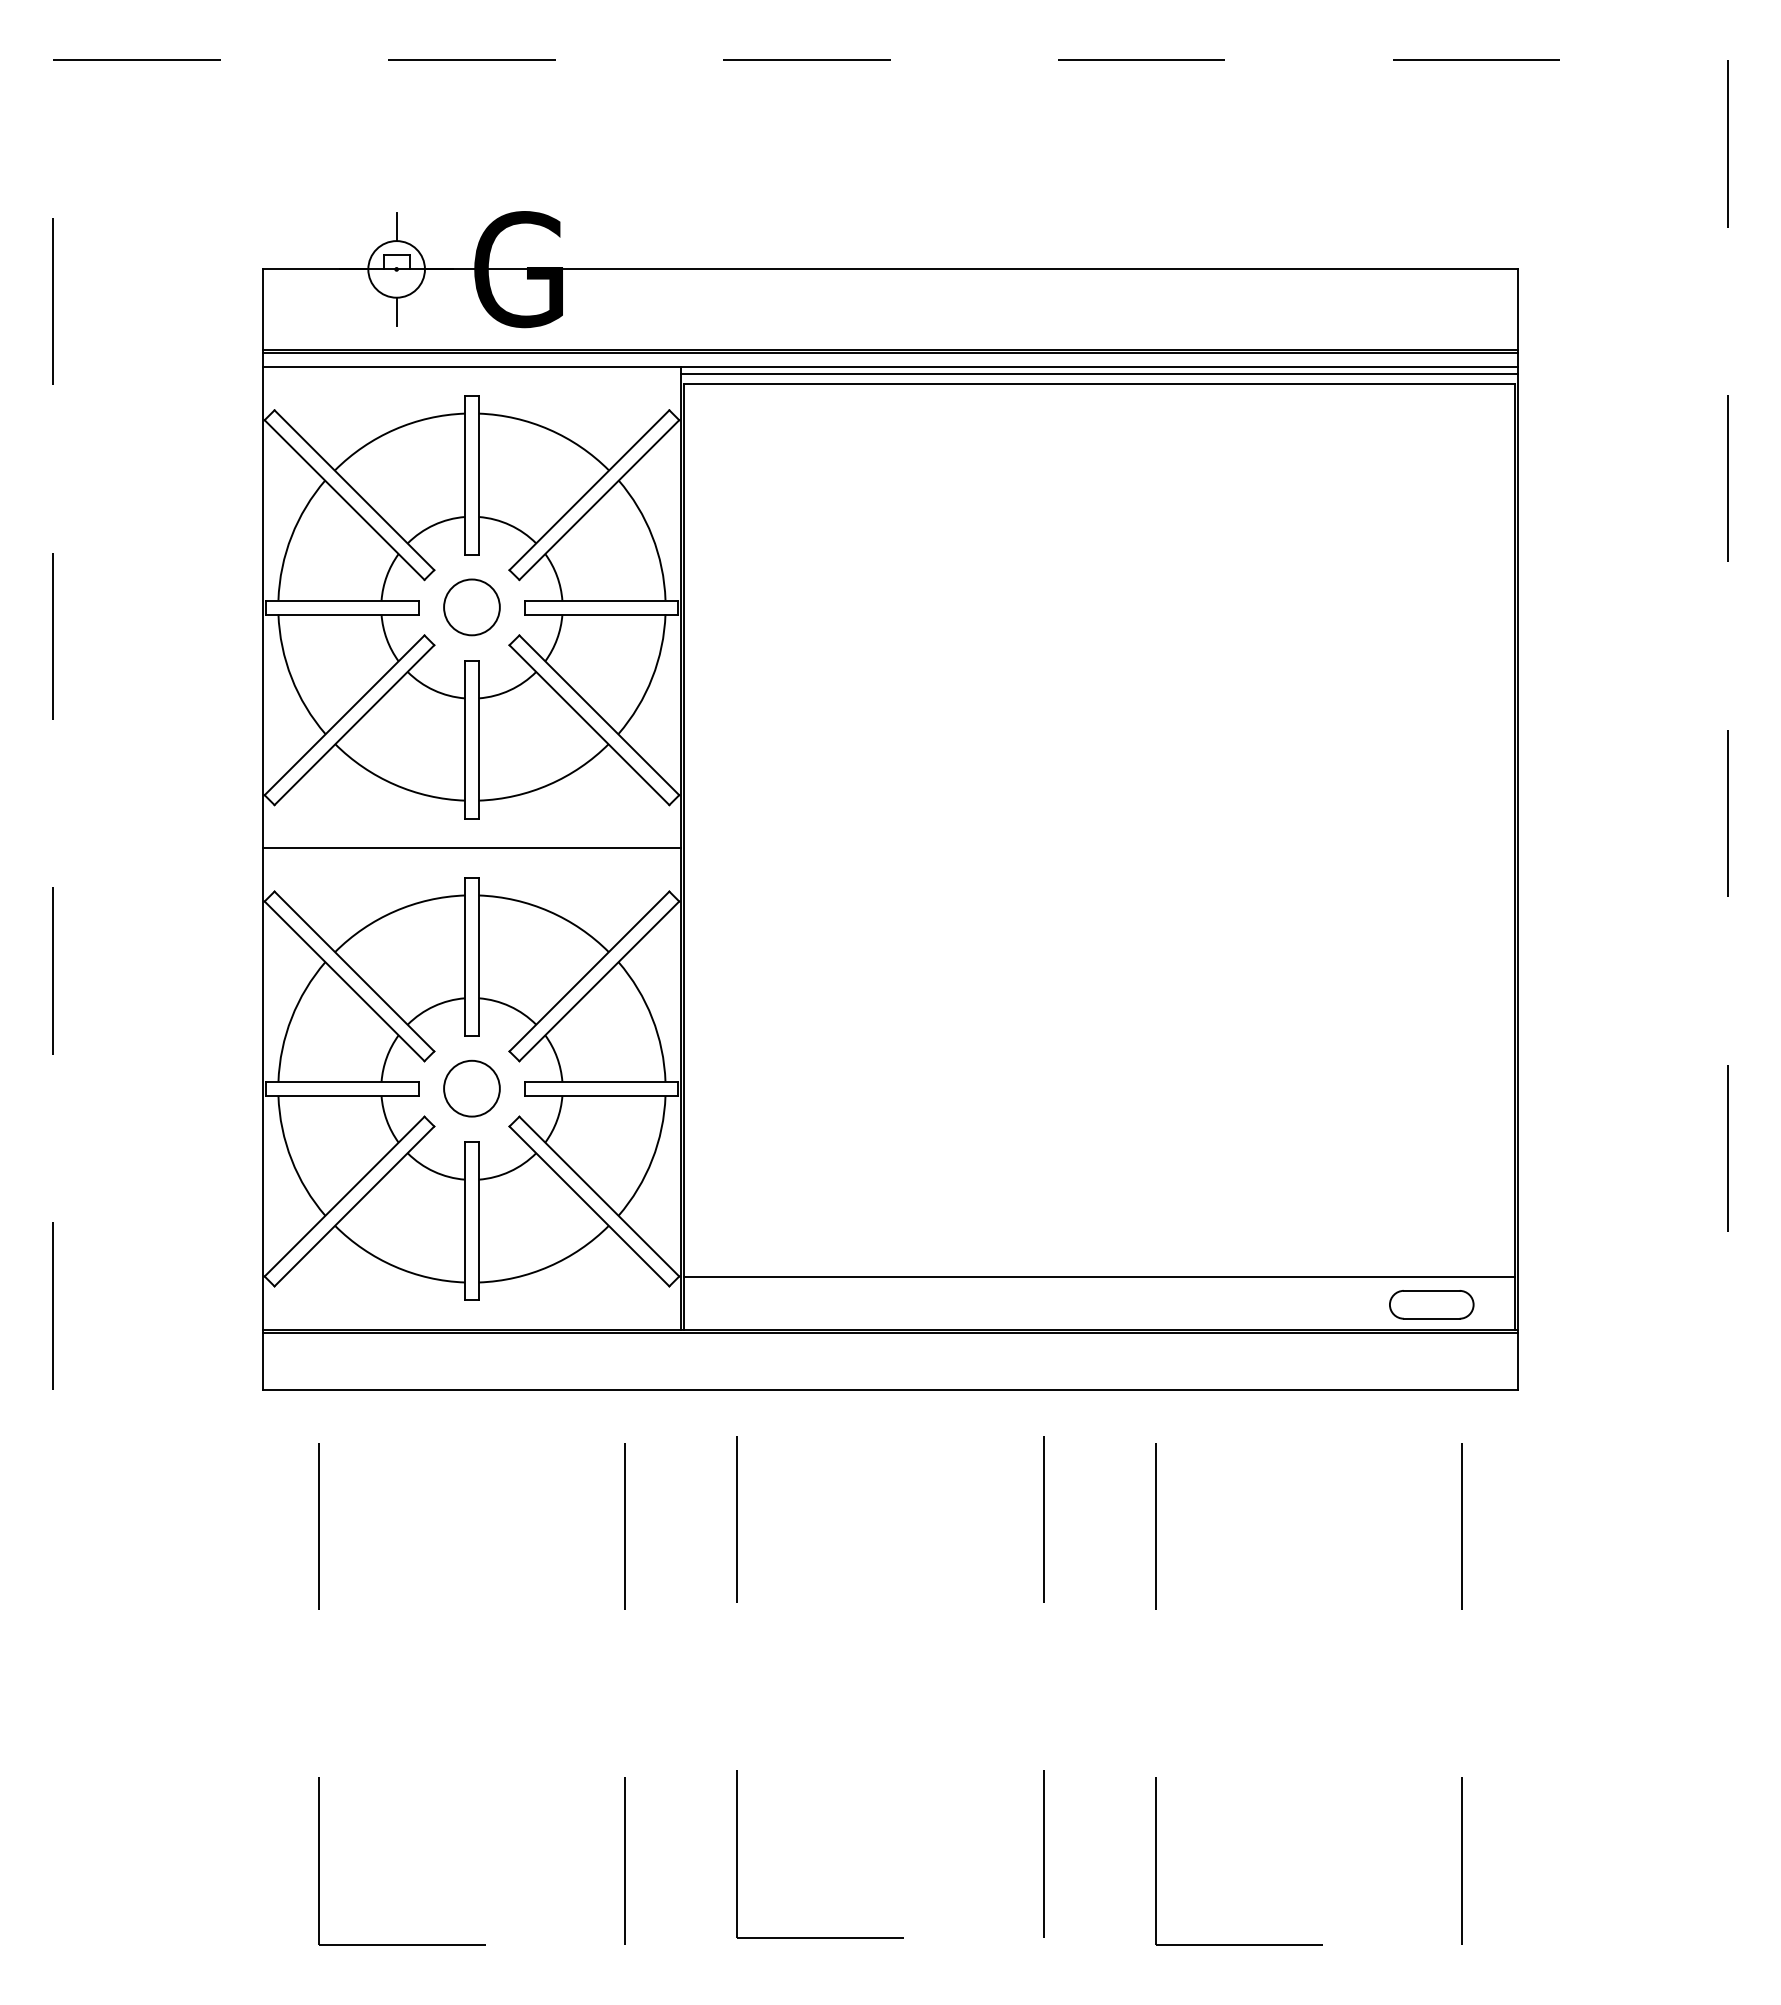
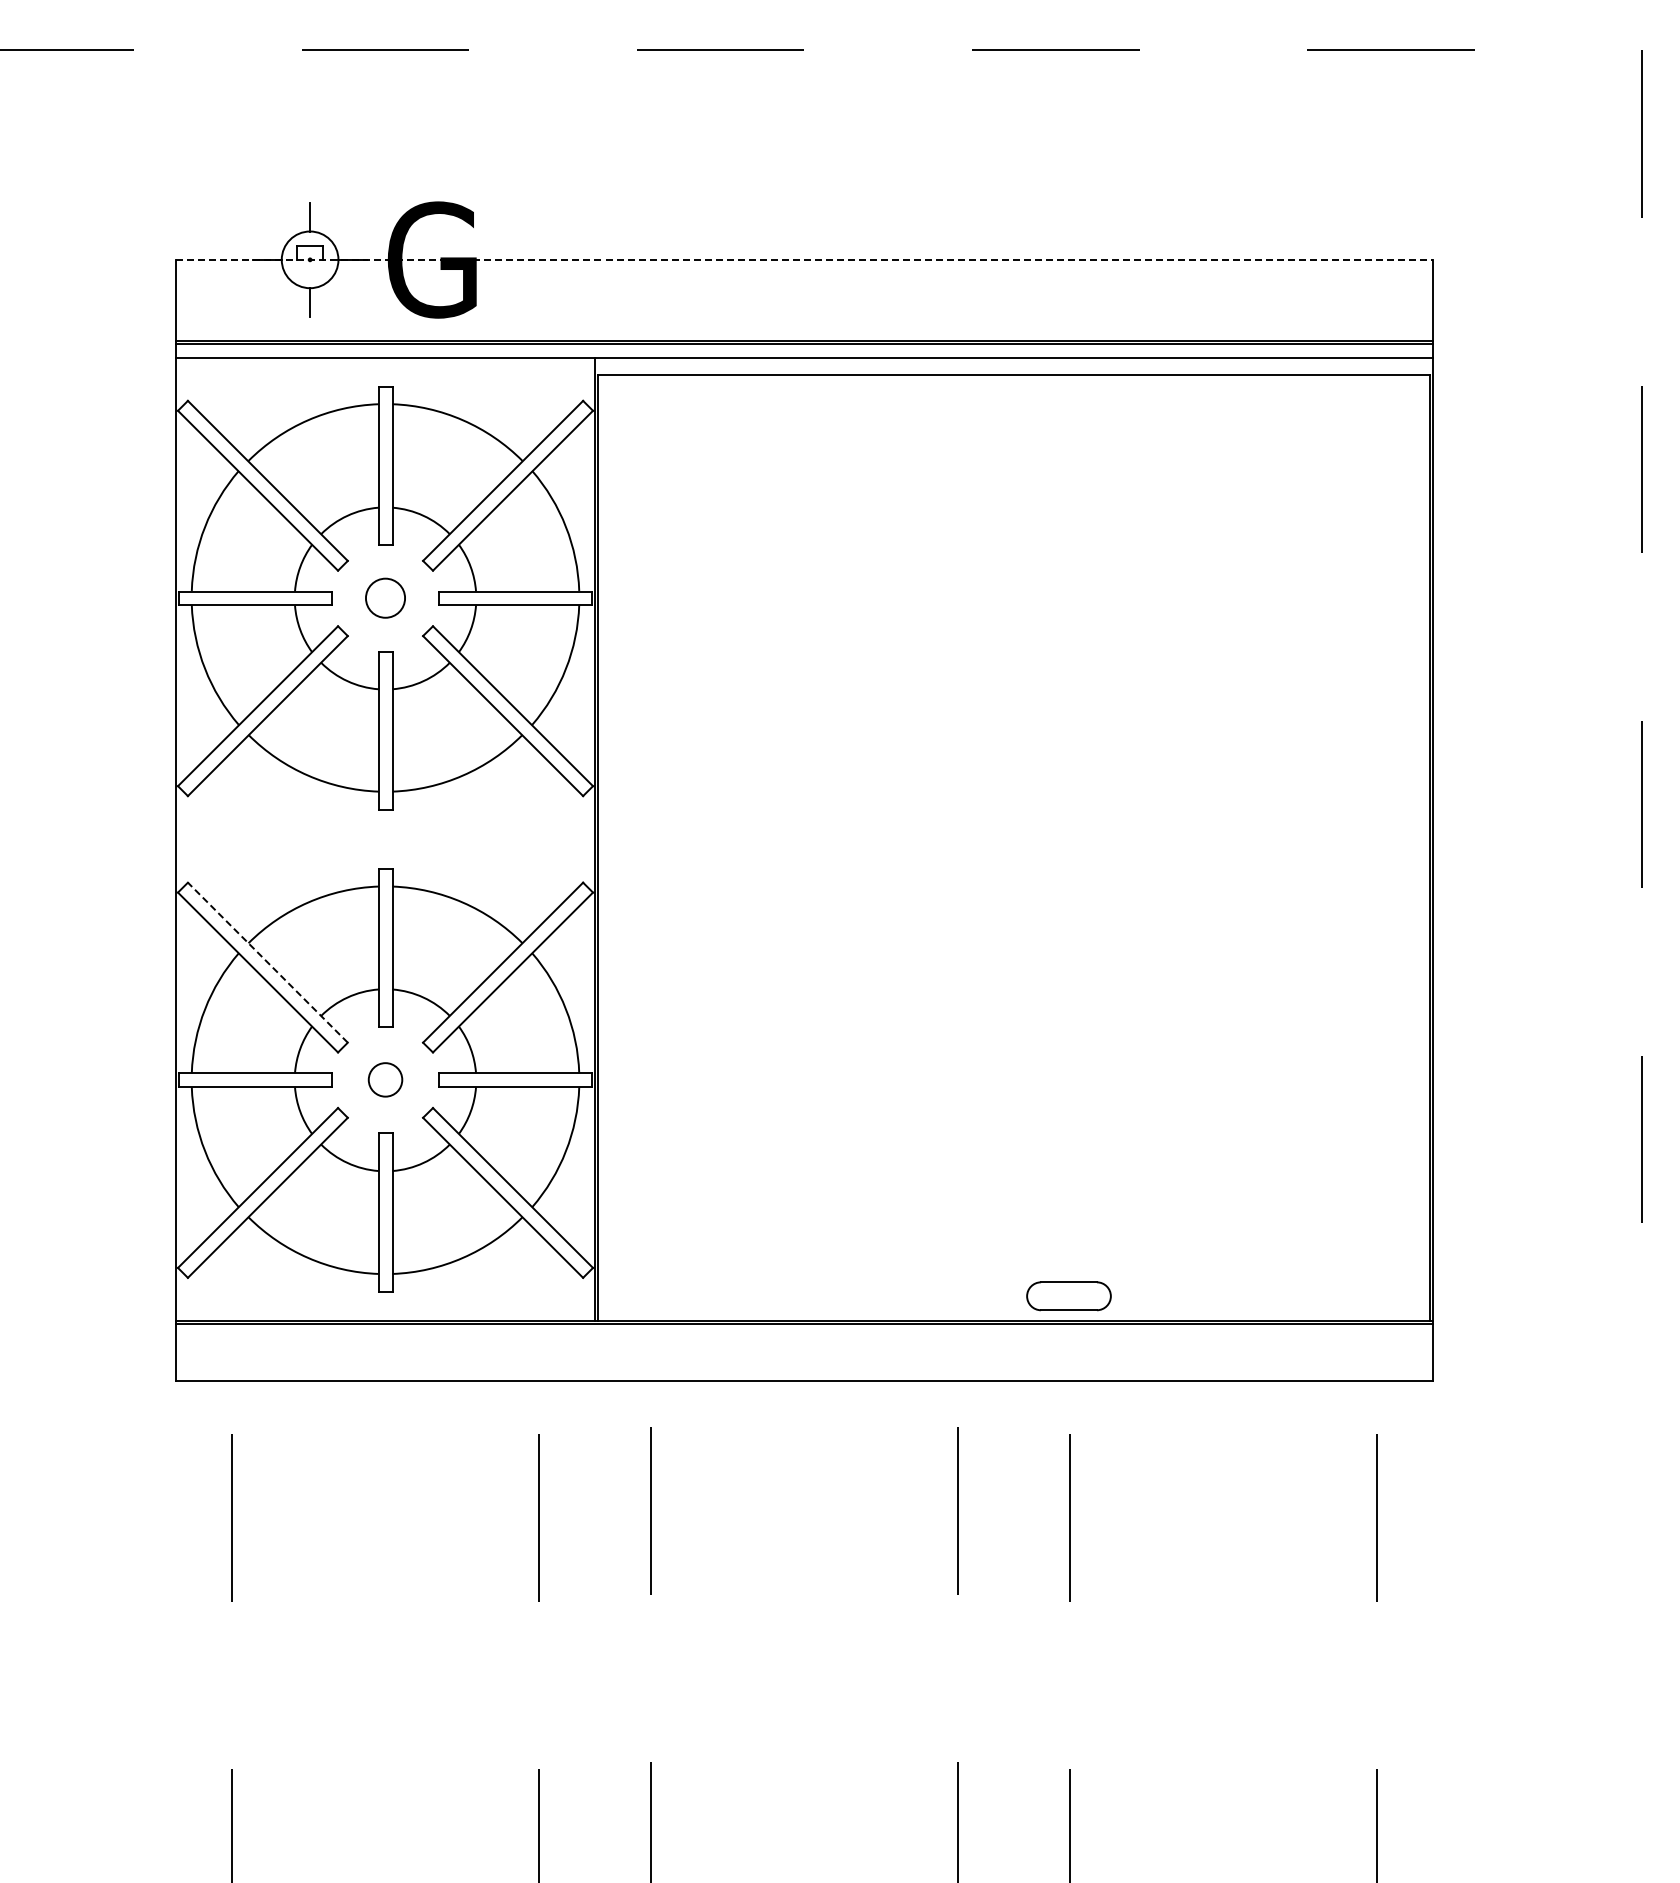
line: (890, 269) -> (804, 259), solid -> dashed
line: (1099, 374) -> (1013, 365), removed
circle: (471, 607) -> (385, 598), size x0.7
line: (471, 848) -> (385, 839), removed
line: (354, 971) -> (267, 962), solid -> dashed
circle: (471, 1088) -> (385, 1079), size x0.6
line: (1099, 1276) -> (1013, 1267), removed
part: (1431, 1304) -> (1068, 1295), moved

